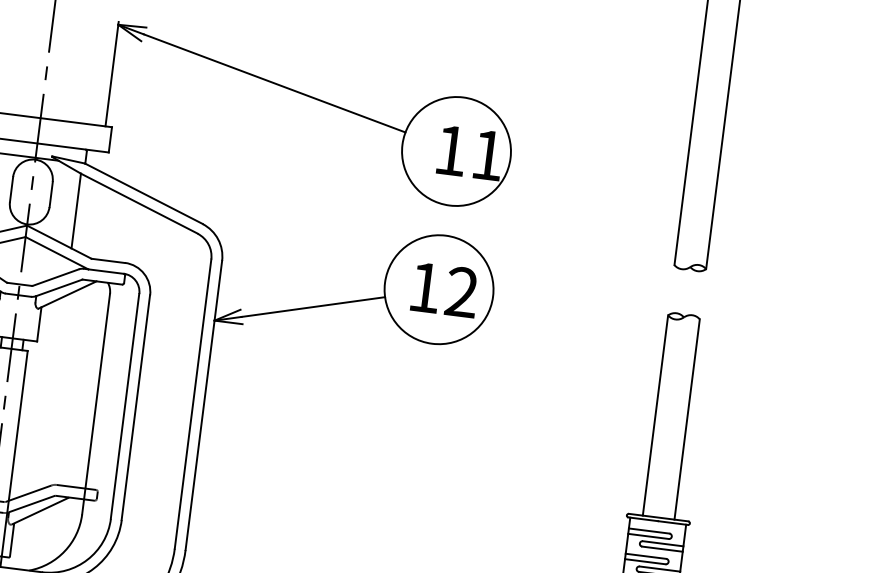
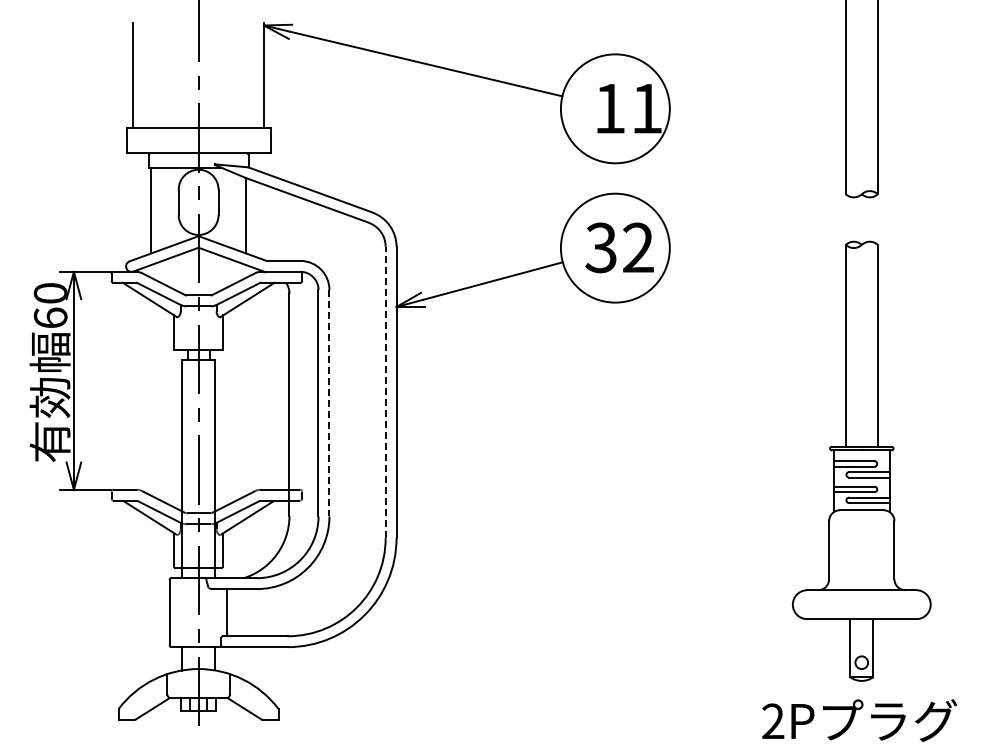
text: (424, 287) -> (600, 247), 12 -> 32
line: (192, 404) -> (385, 392), solid -> dashed
line: (135, 408) -> (329, 403), solid -> dashed

